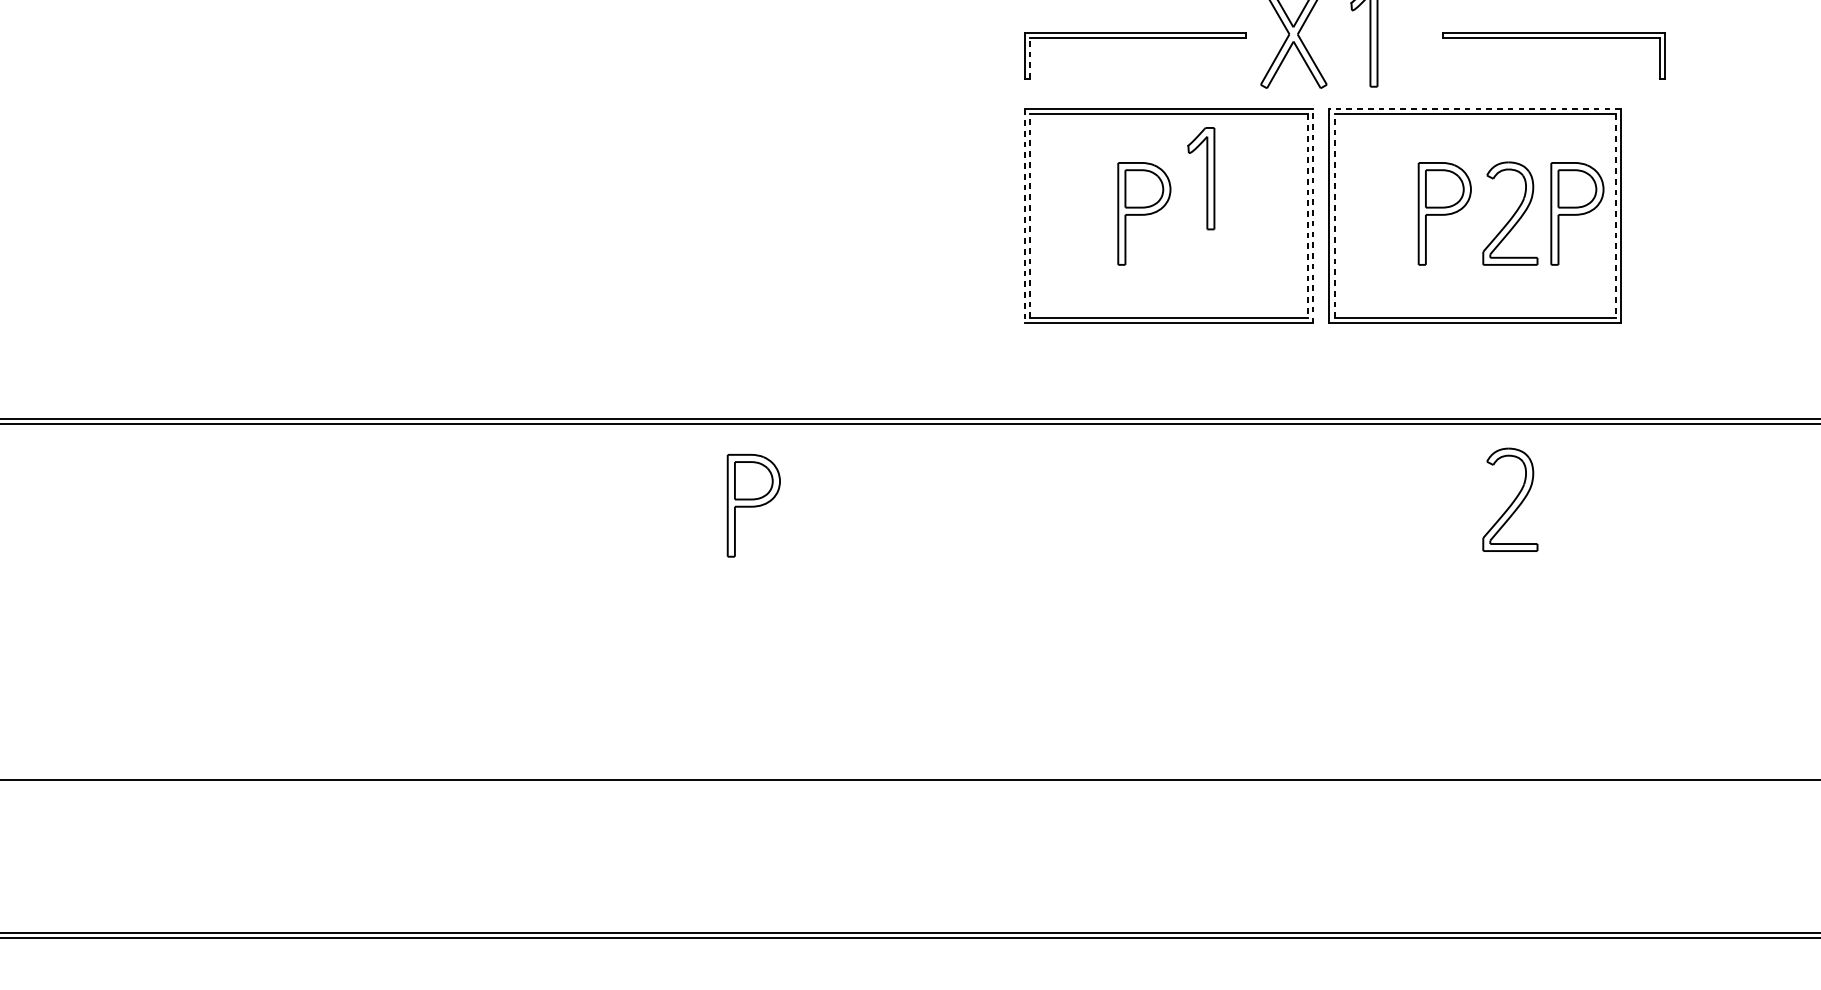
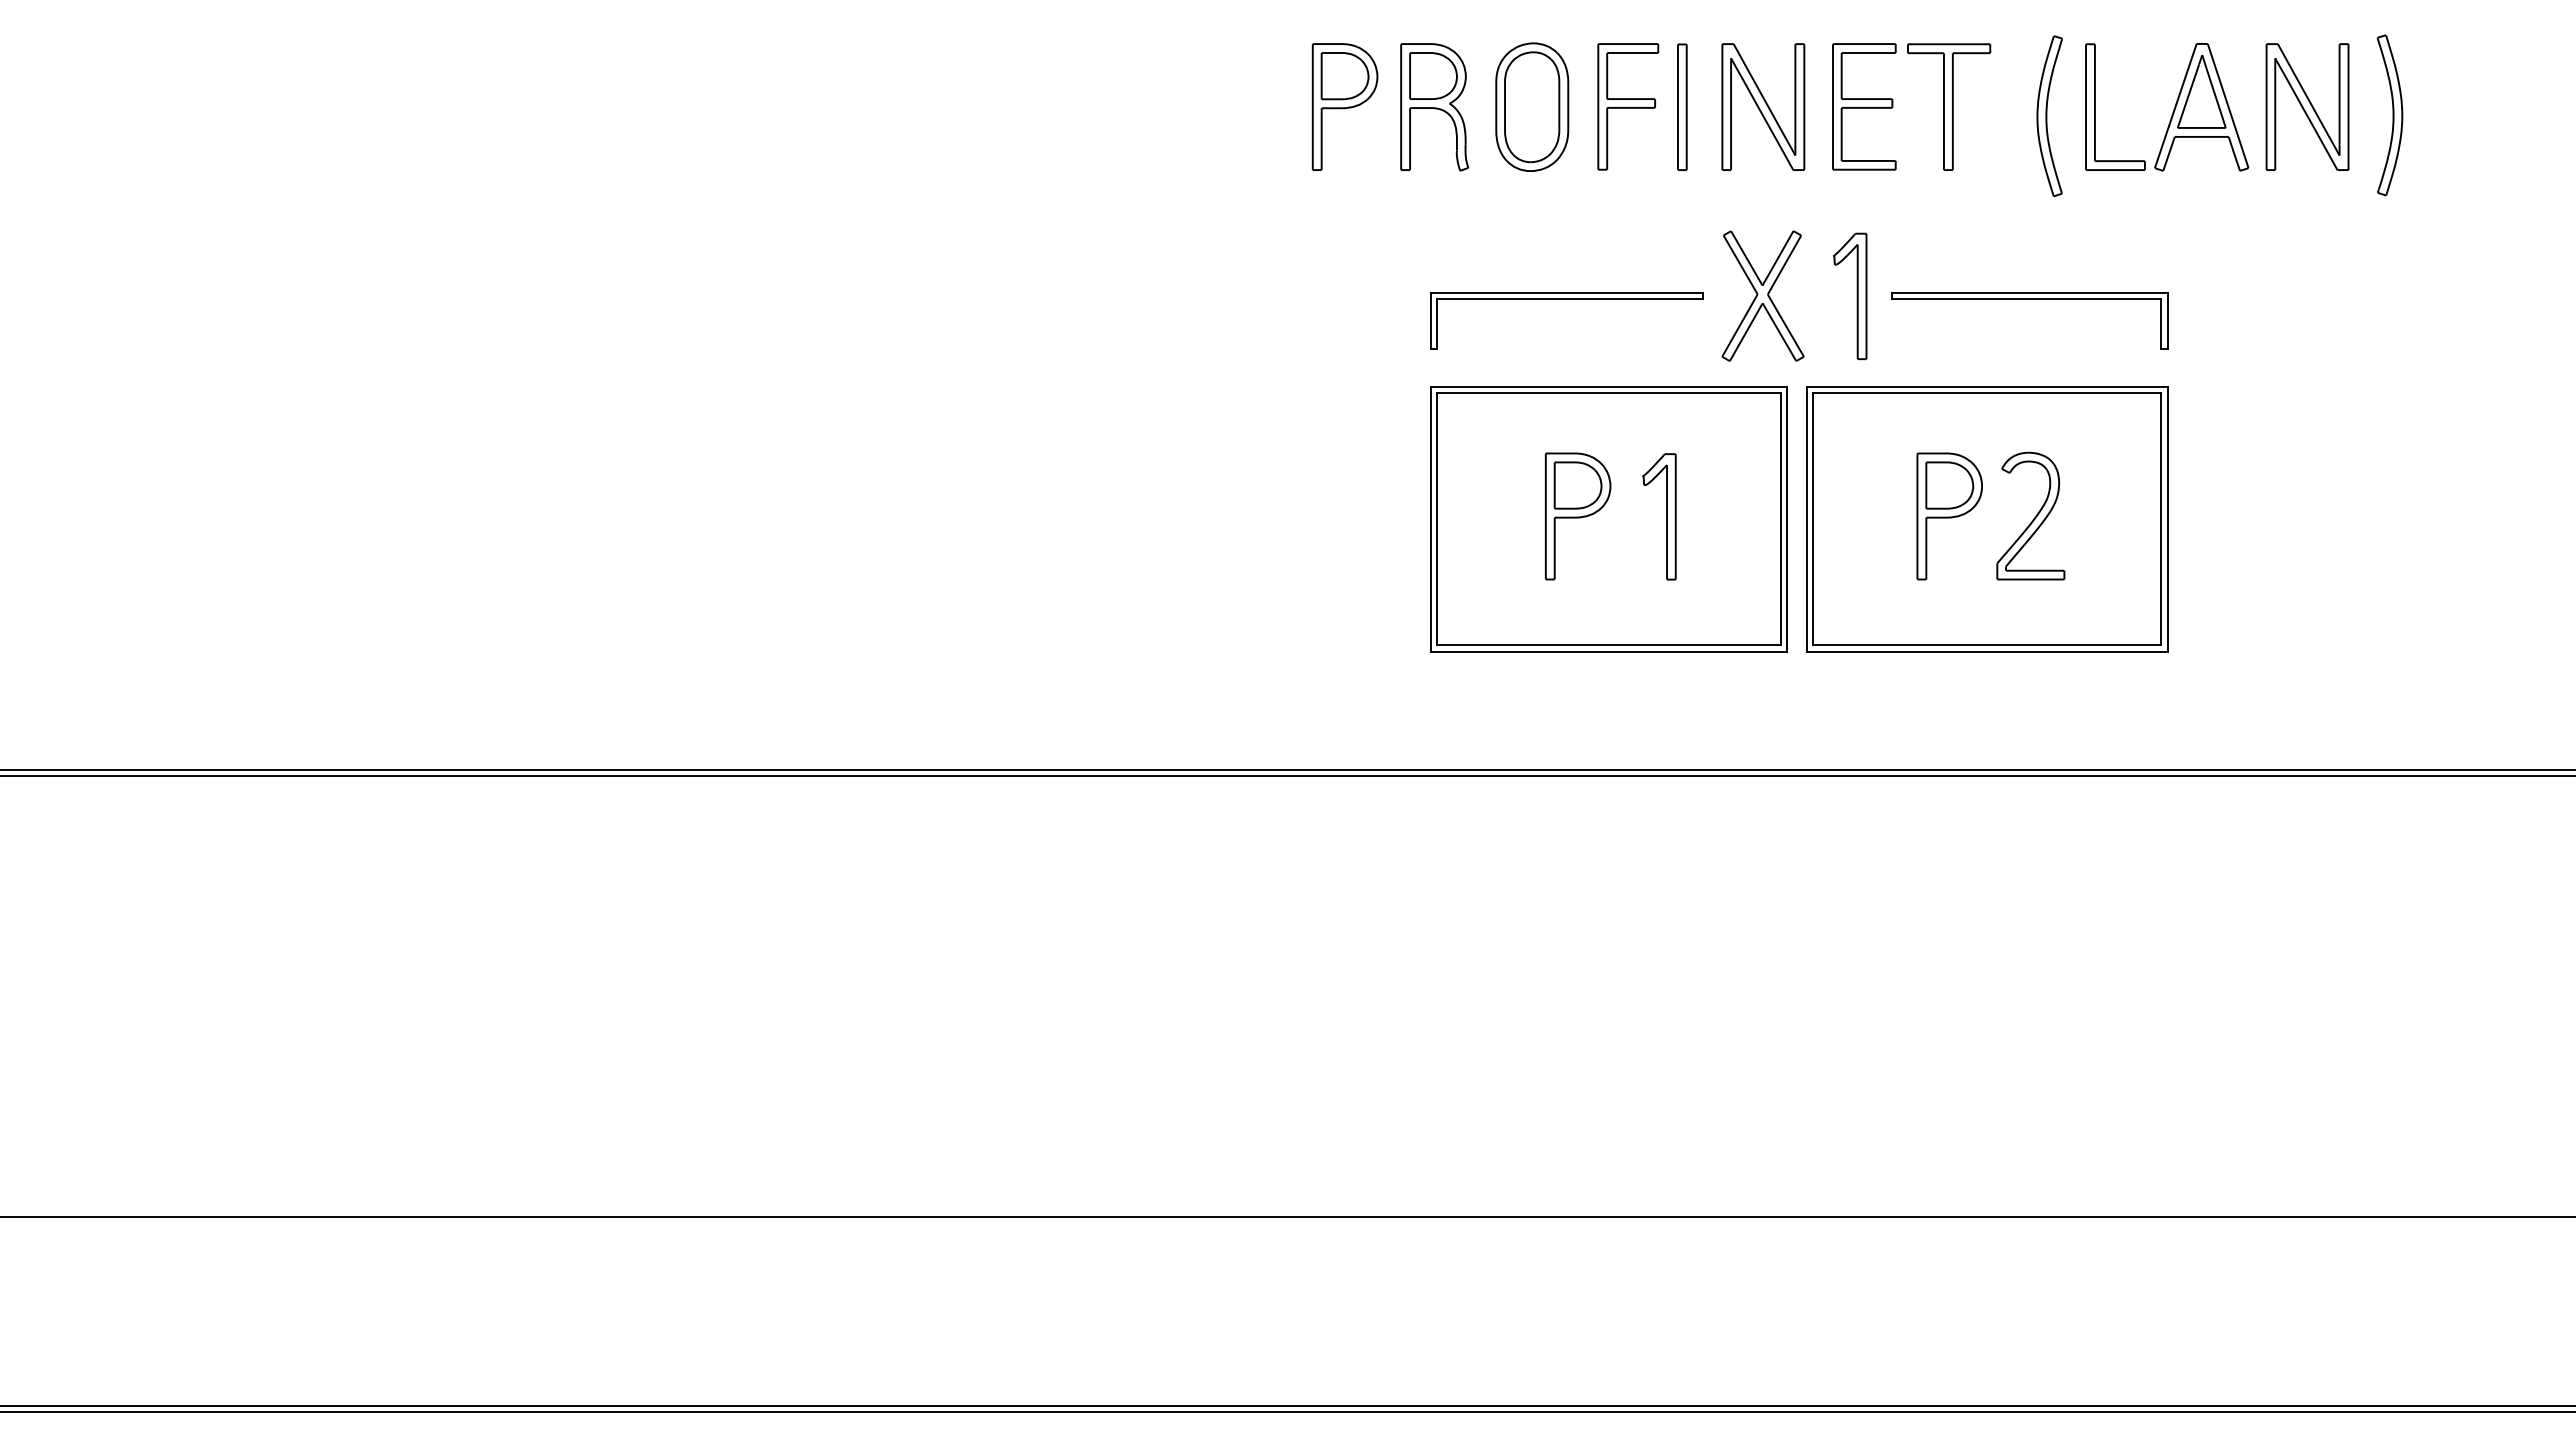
part: (1553, 38) -> (2029, 299), moved
line: (1029, 57) -> (1436, 323), dashed -> solid
line: (1474, 109) -> (1986, 387), dashed -> solid
part: (1206, 178) -> (1666, 516), moved
part: (1577, 213) -> (2113, 516), removed
line: (1313, 215) -> (1787, 518), dashed -> solid
line: (1025, 216) -> (1430, 519), dashed -> solid
line: (1029, 216) -> (1436, 519), dashed -> solid
line: (1307, 216) -> (1780, 519), dashed -> solid
line: (1334, 216) -> (1813, 519), dashed -> solid
line: (1616, 216) -> (2161, 519), dashed -> solid
part: (1510, 499) -> (2030, 869), removed
part: (754, 505) -> (1095, 877), removed

